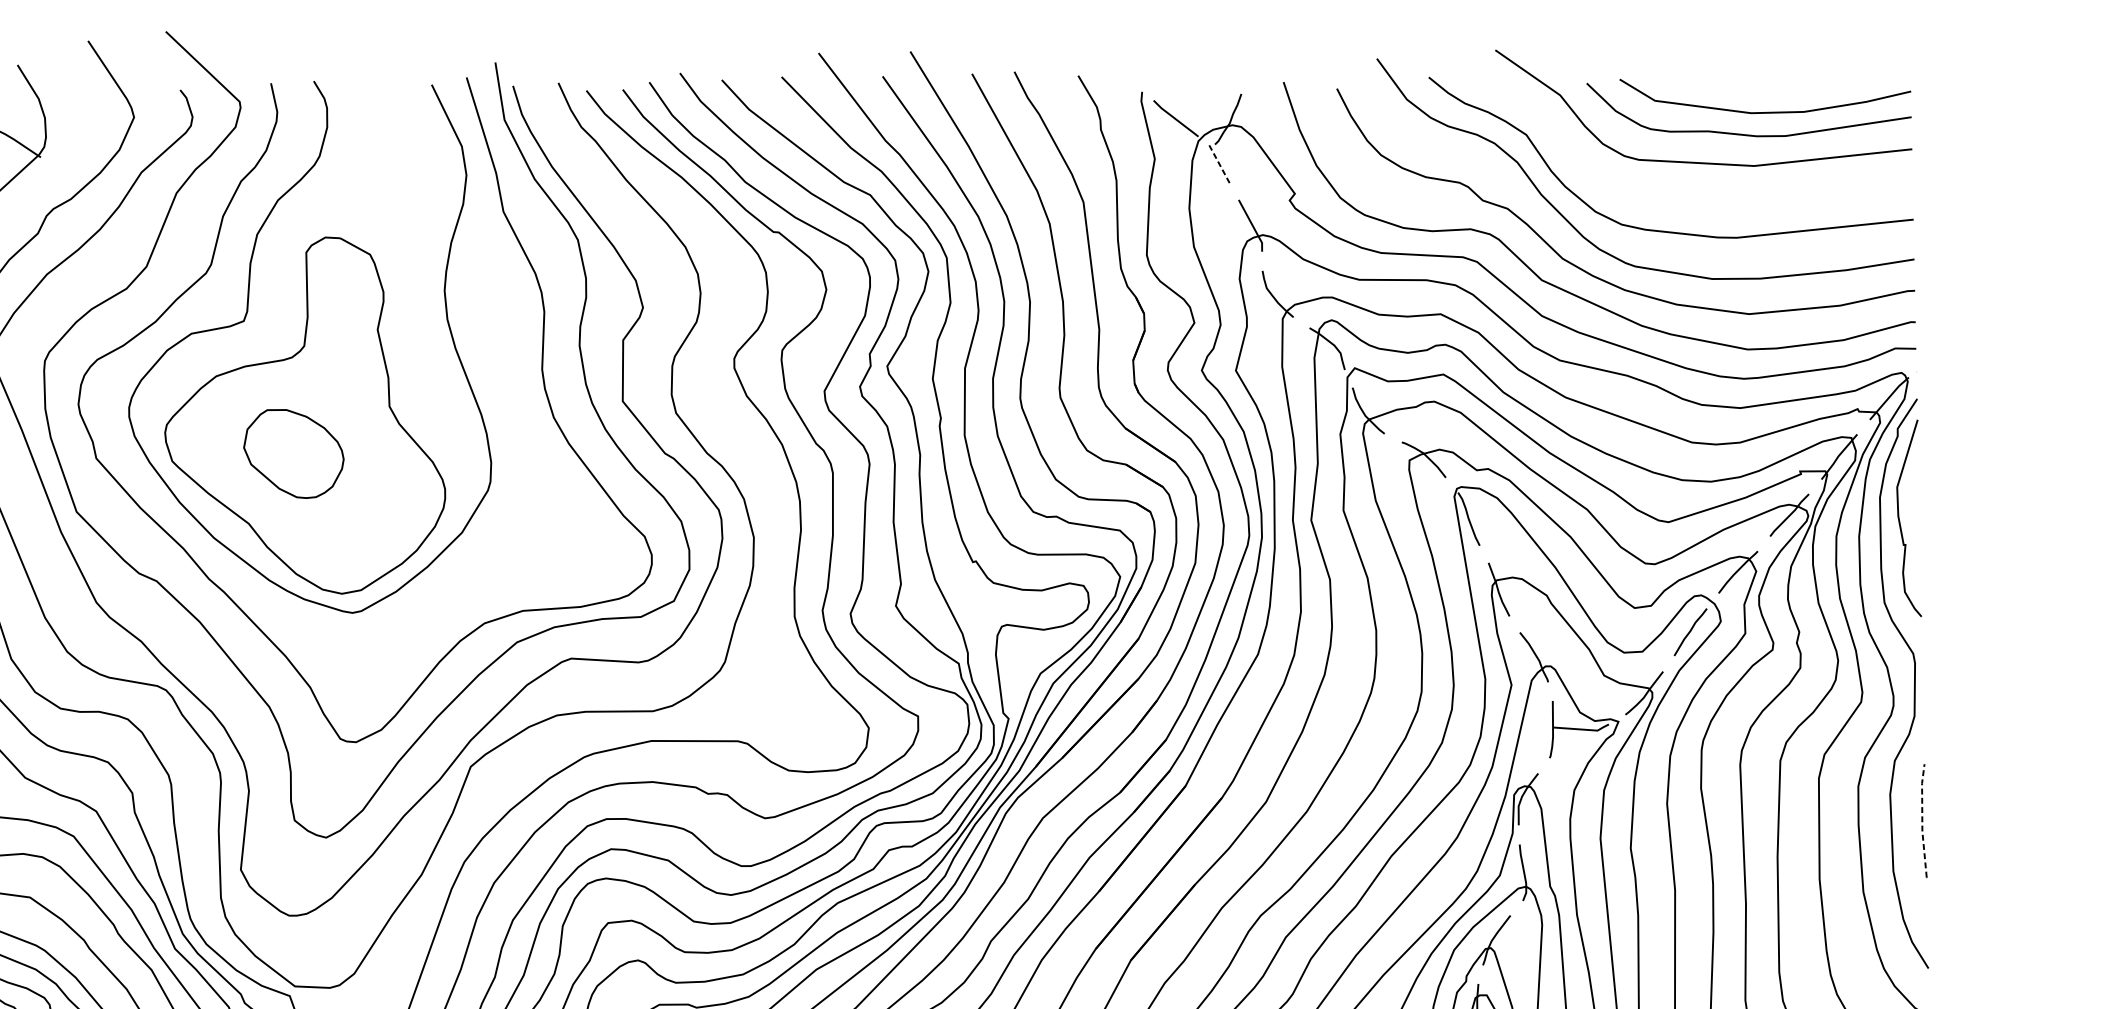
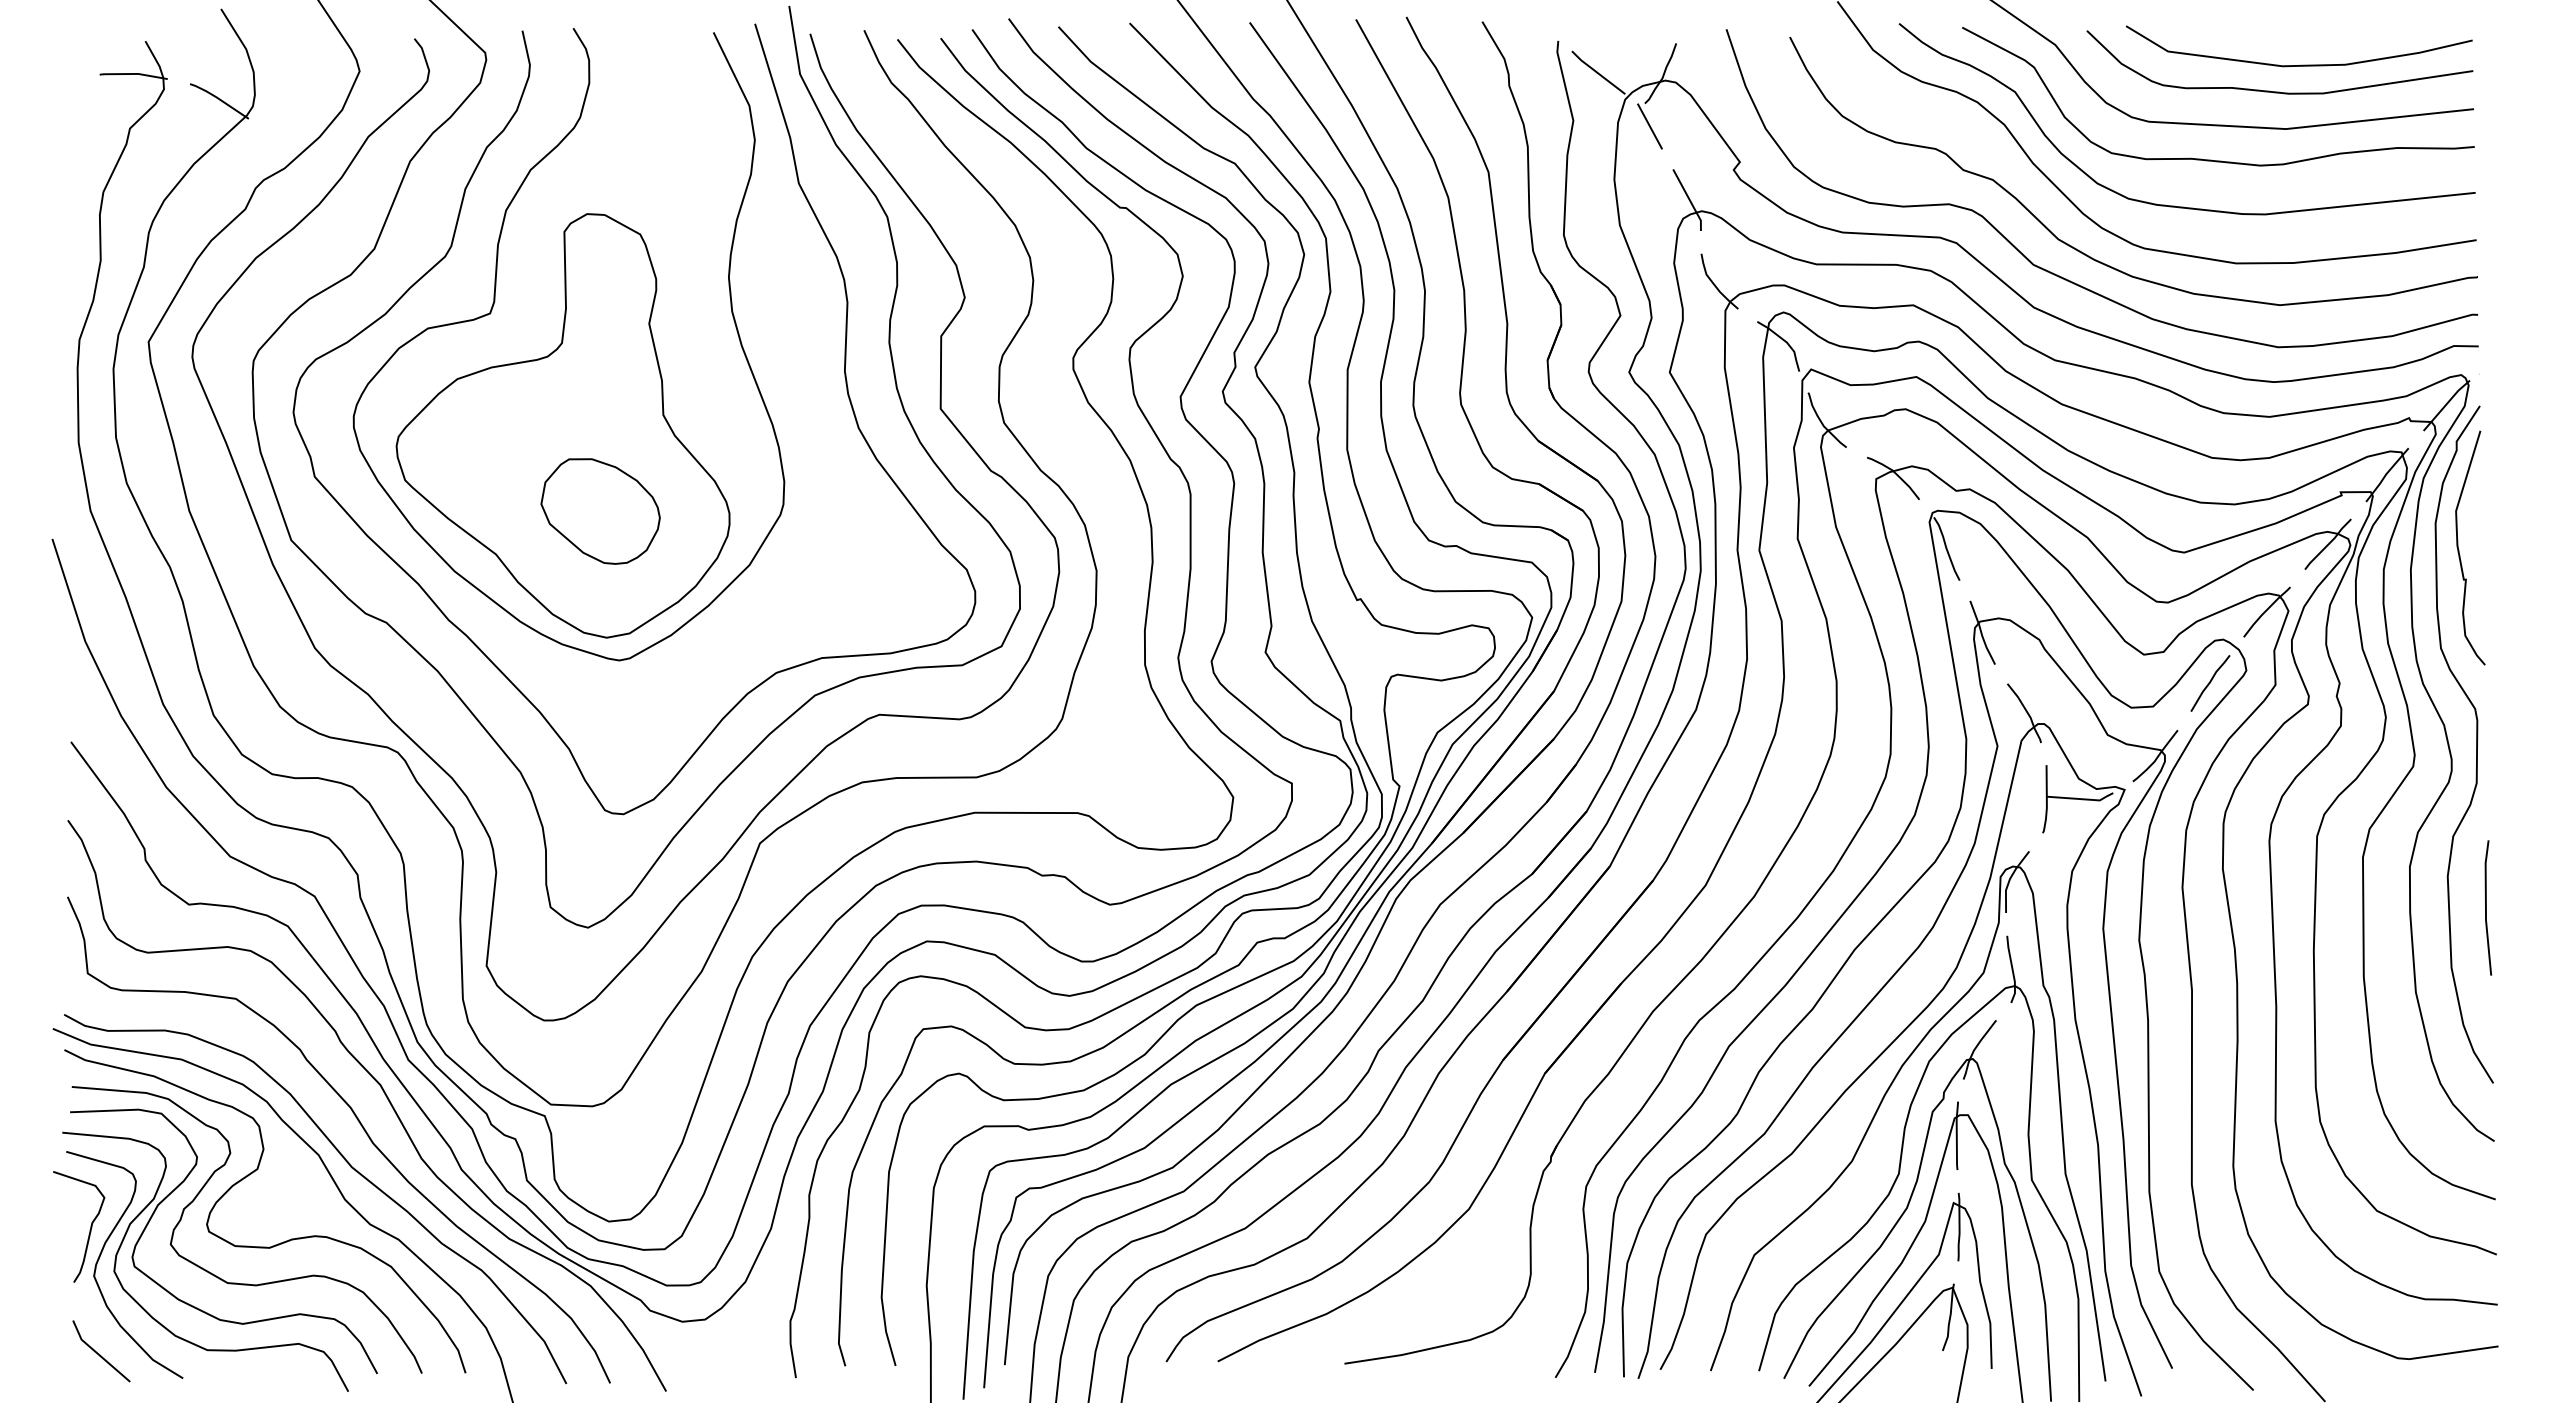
line: (1219, 163) -> (1650, 126), dashed -> solid
part: (1691, 191) -> (2211, 159), added
part: (293, 453) -> (600, 511), moved
line: (1921, 820) -> (2485, 907), dashed -> solid

